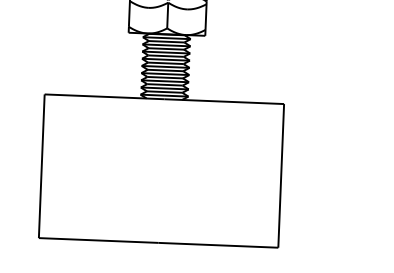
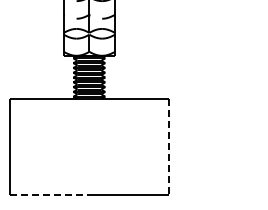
line: (281, 176) -> (169, 147), solid -> dashed
line: (98, 239) -> (49, 194), solid -> dashed

